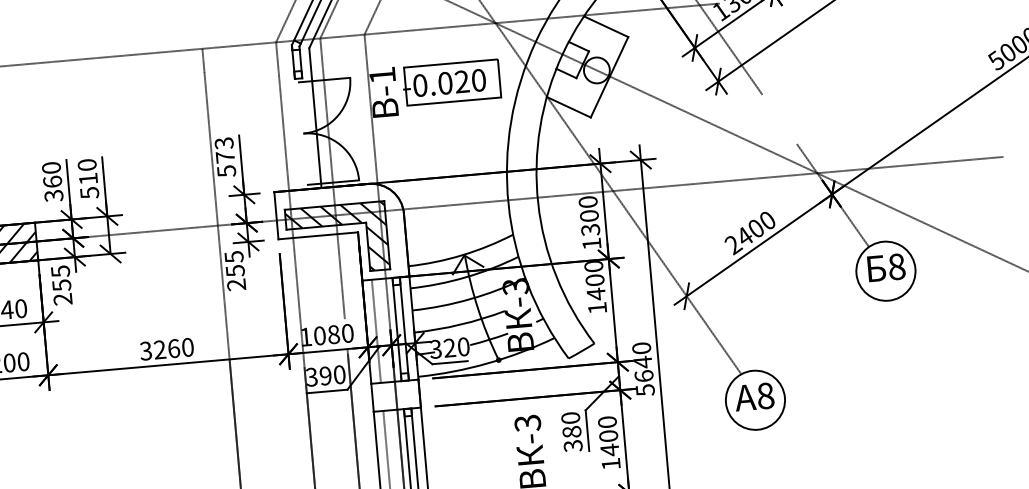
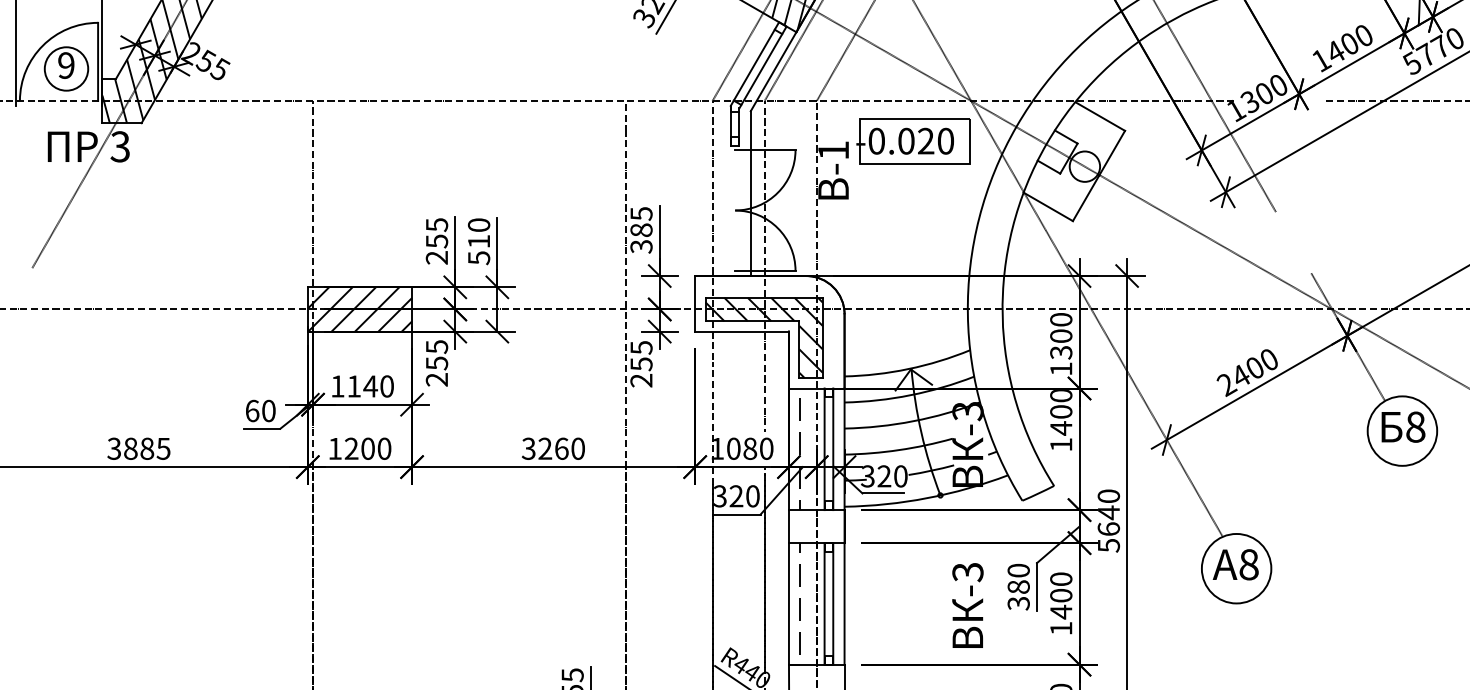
part: (451, 83) -> (913, 141), moved
text: (225, 157) -> (641, 230), 573 -> 385
text: (52, 182) -> (436, 241), 360 -> 255
text: (325, 376) -> (736, 496), 390 -> 320

